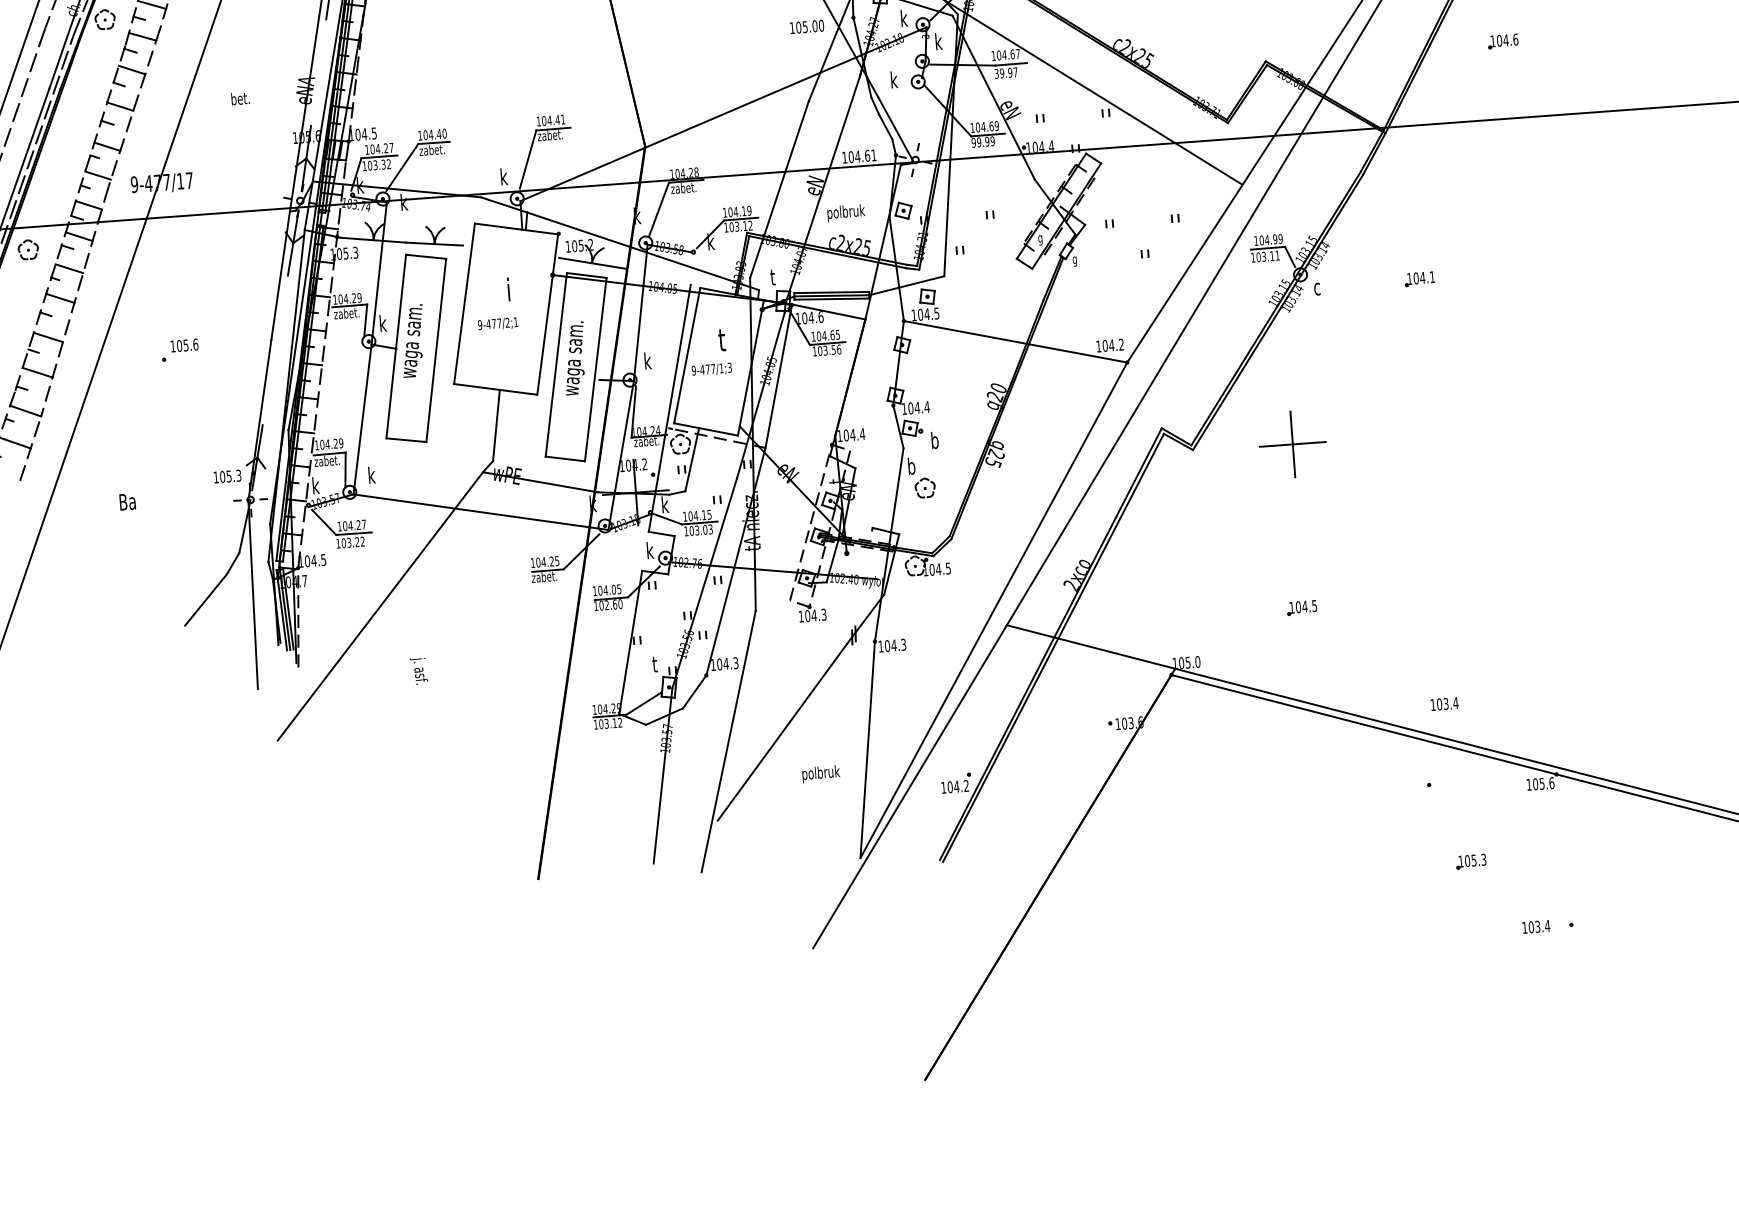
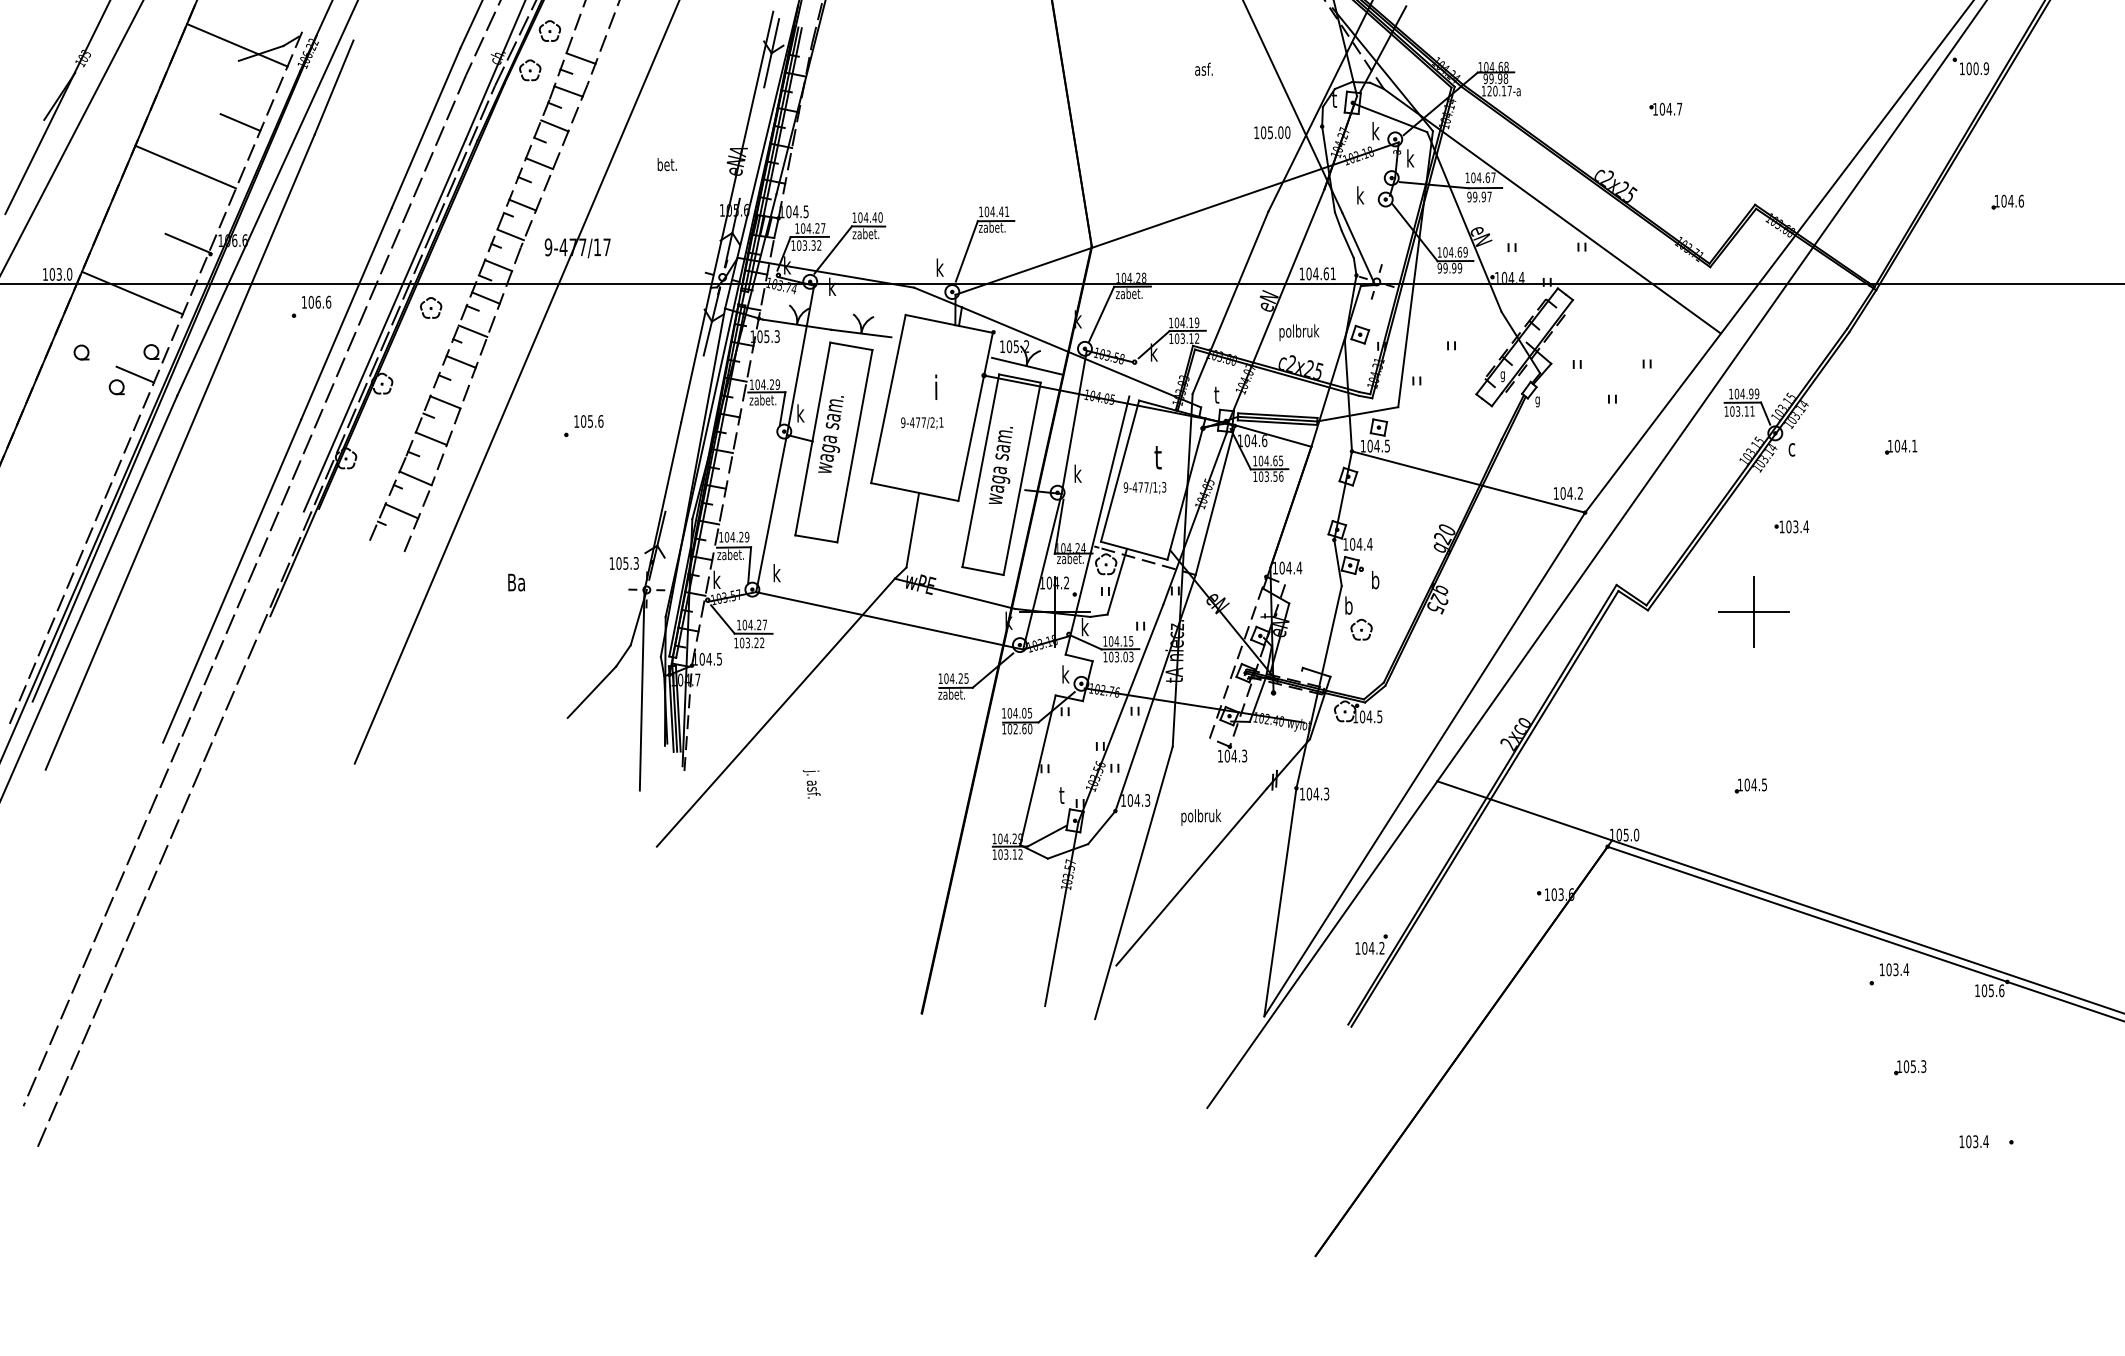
text: (996, 73) -> (1469, 196), 39.97 -> 99.97
part: (1322, 361) -> (1791, 526), added
text: (1444, 703) -> (1894, 969), moved
text: (821, 774) -> (1201, 817), moved

